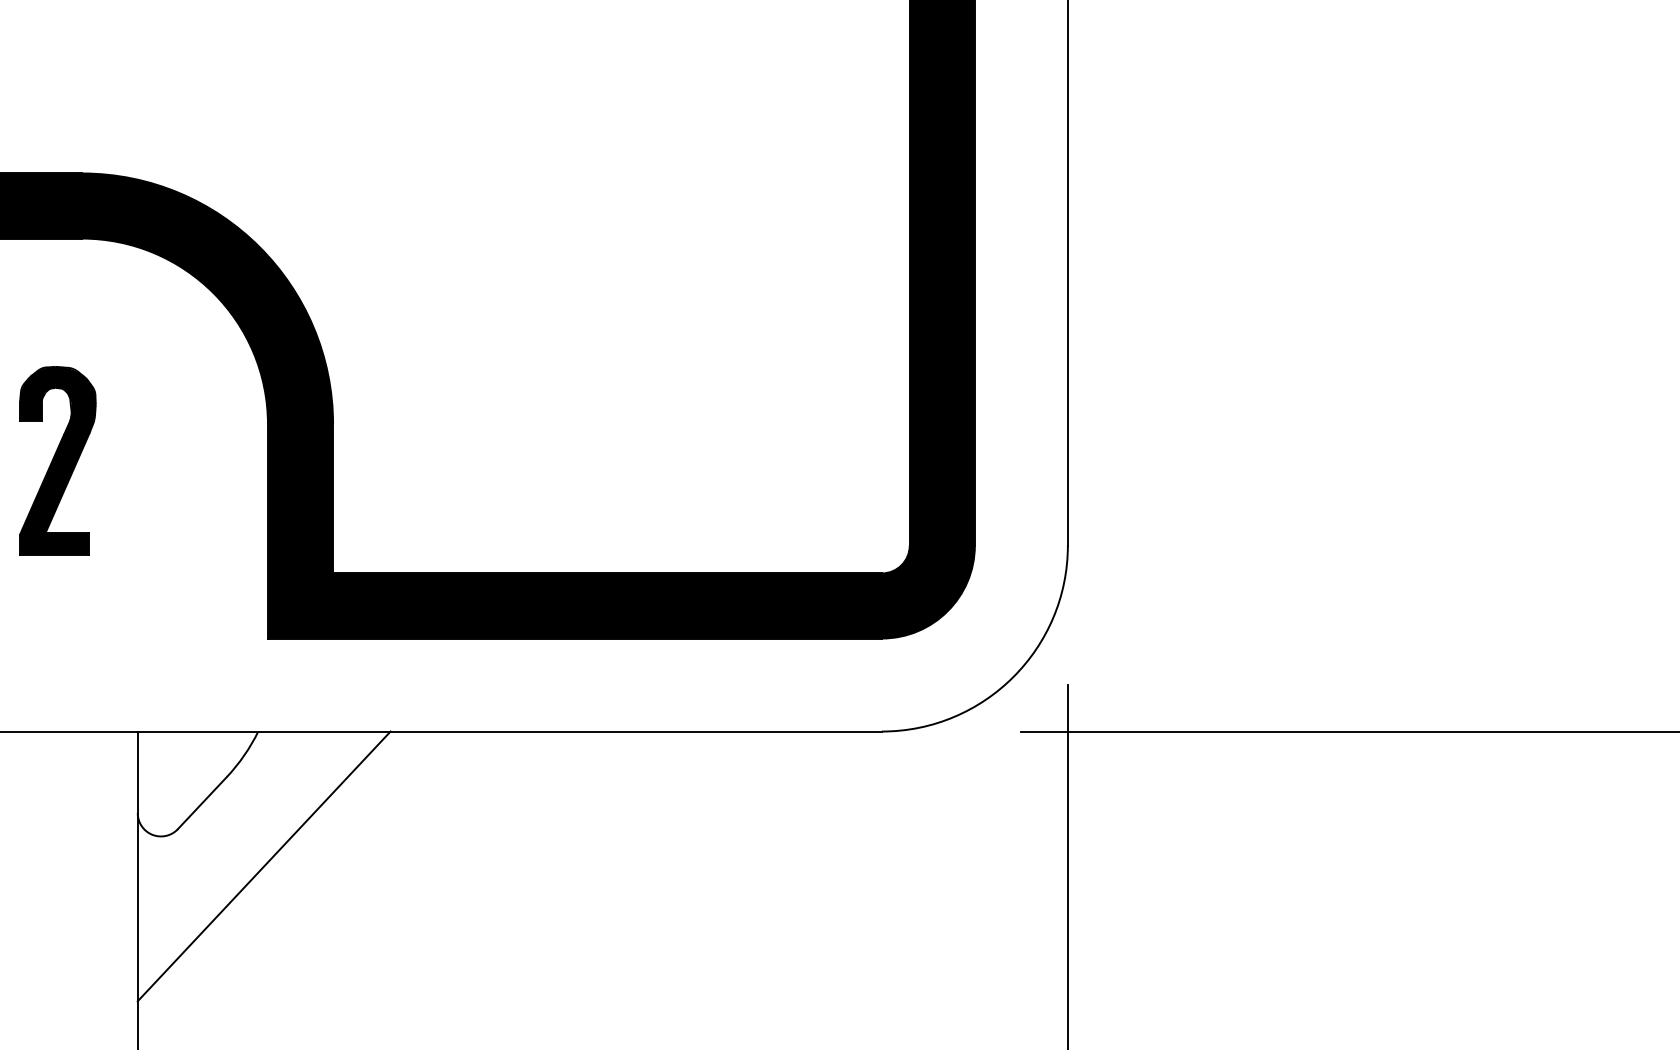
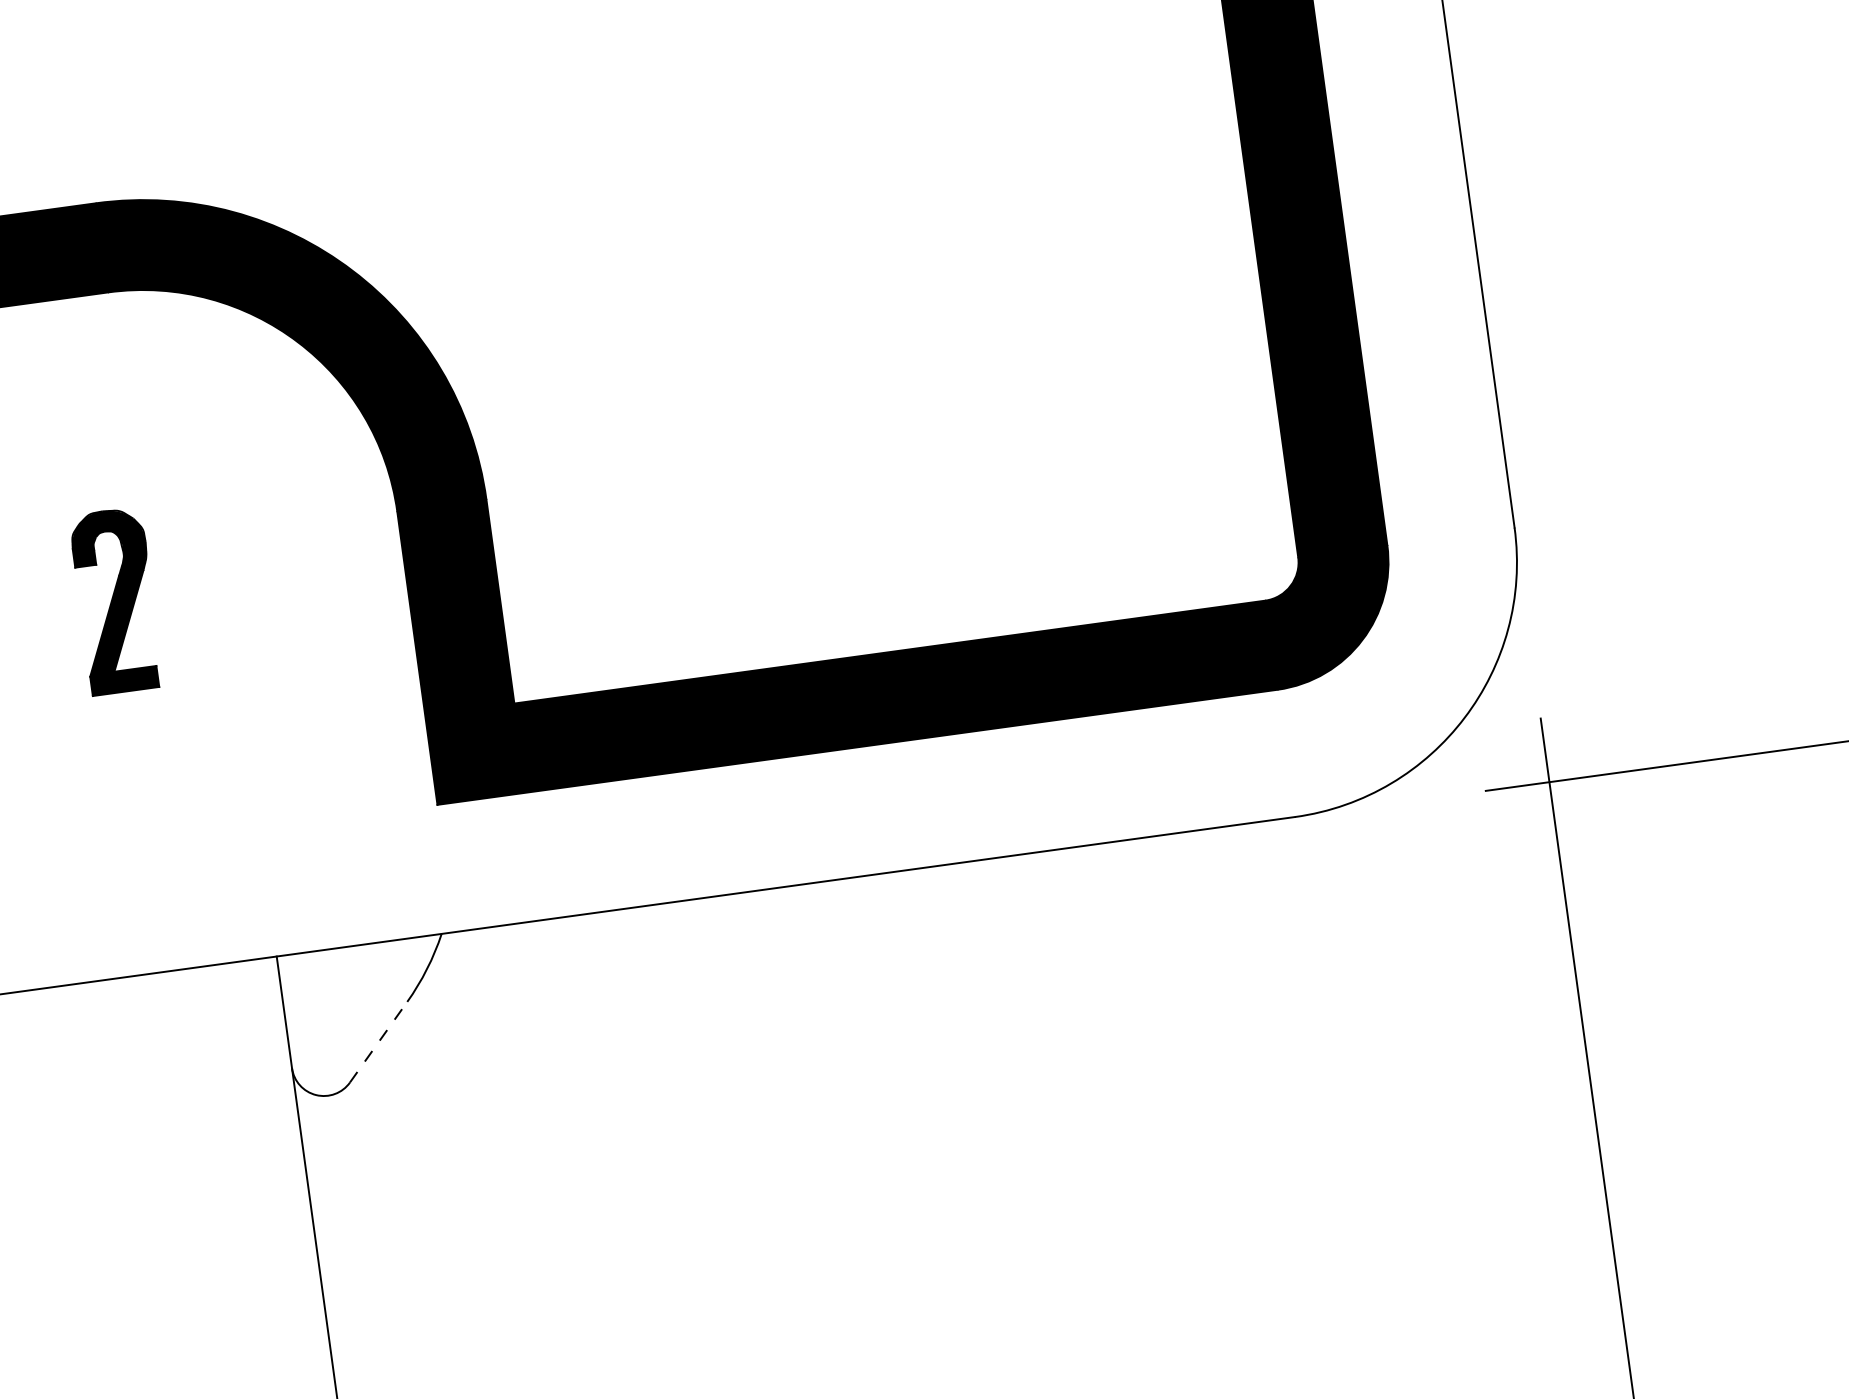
part: (57, 460) -> (116, 600), size x0.7
line: (202, 803) -> (378, 1042), solid -> dashed
line: (263, 866) -> (474, 1117), removed

